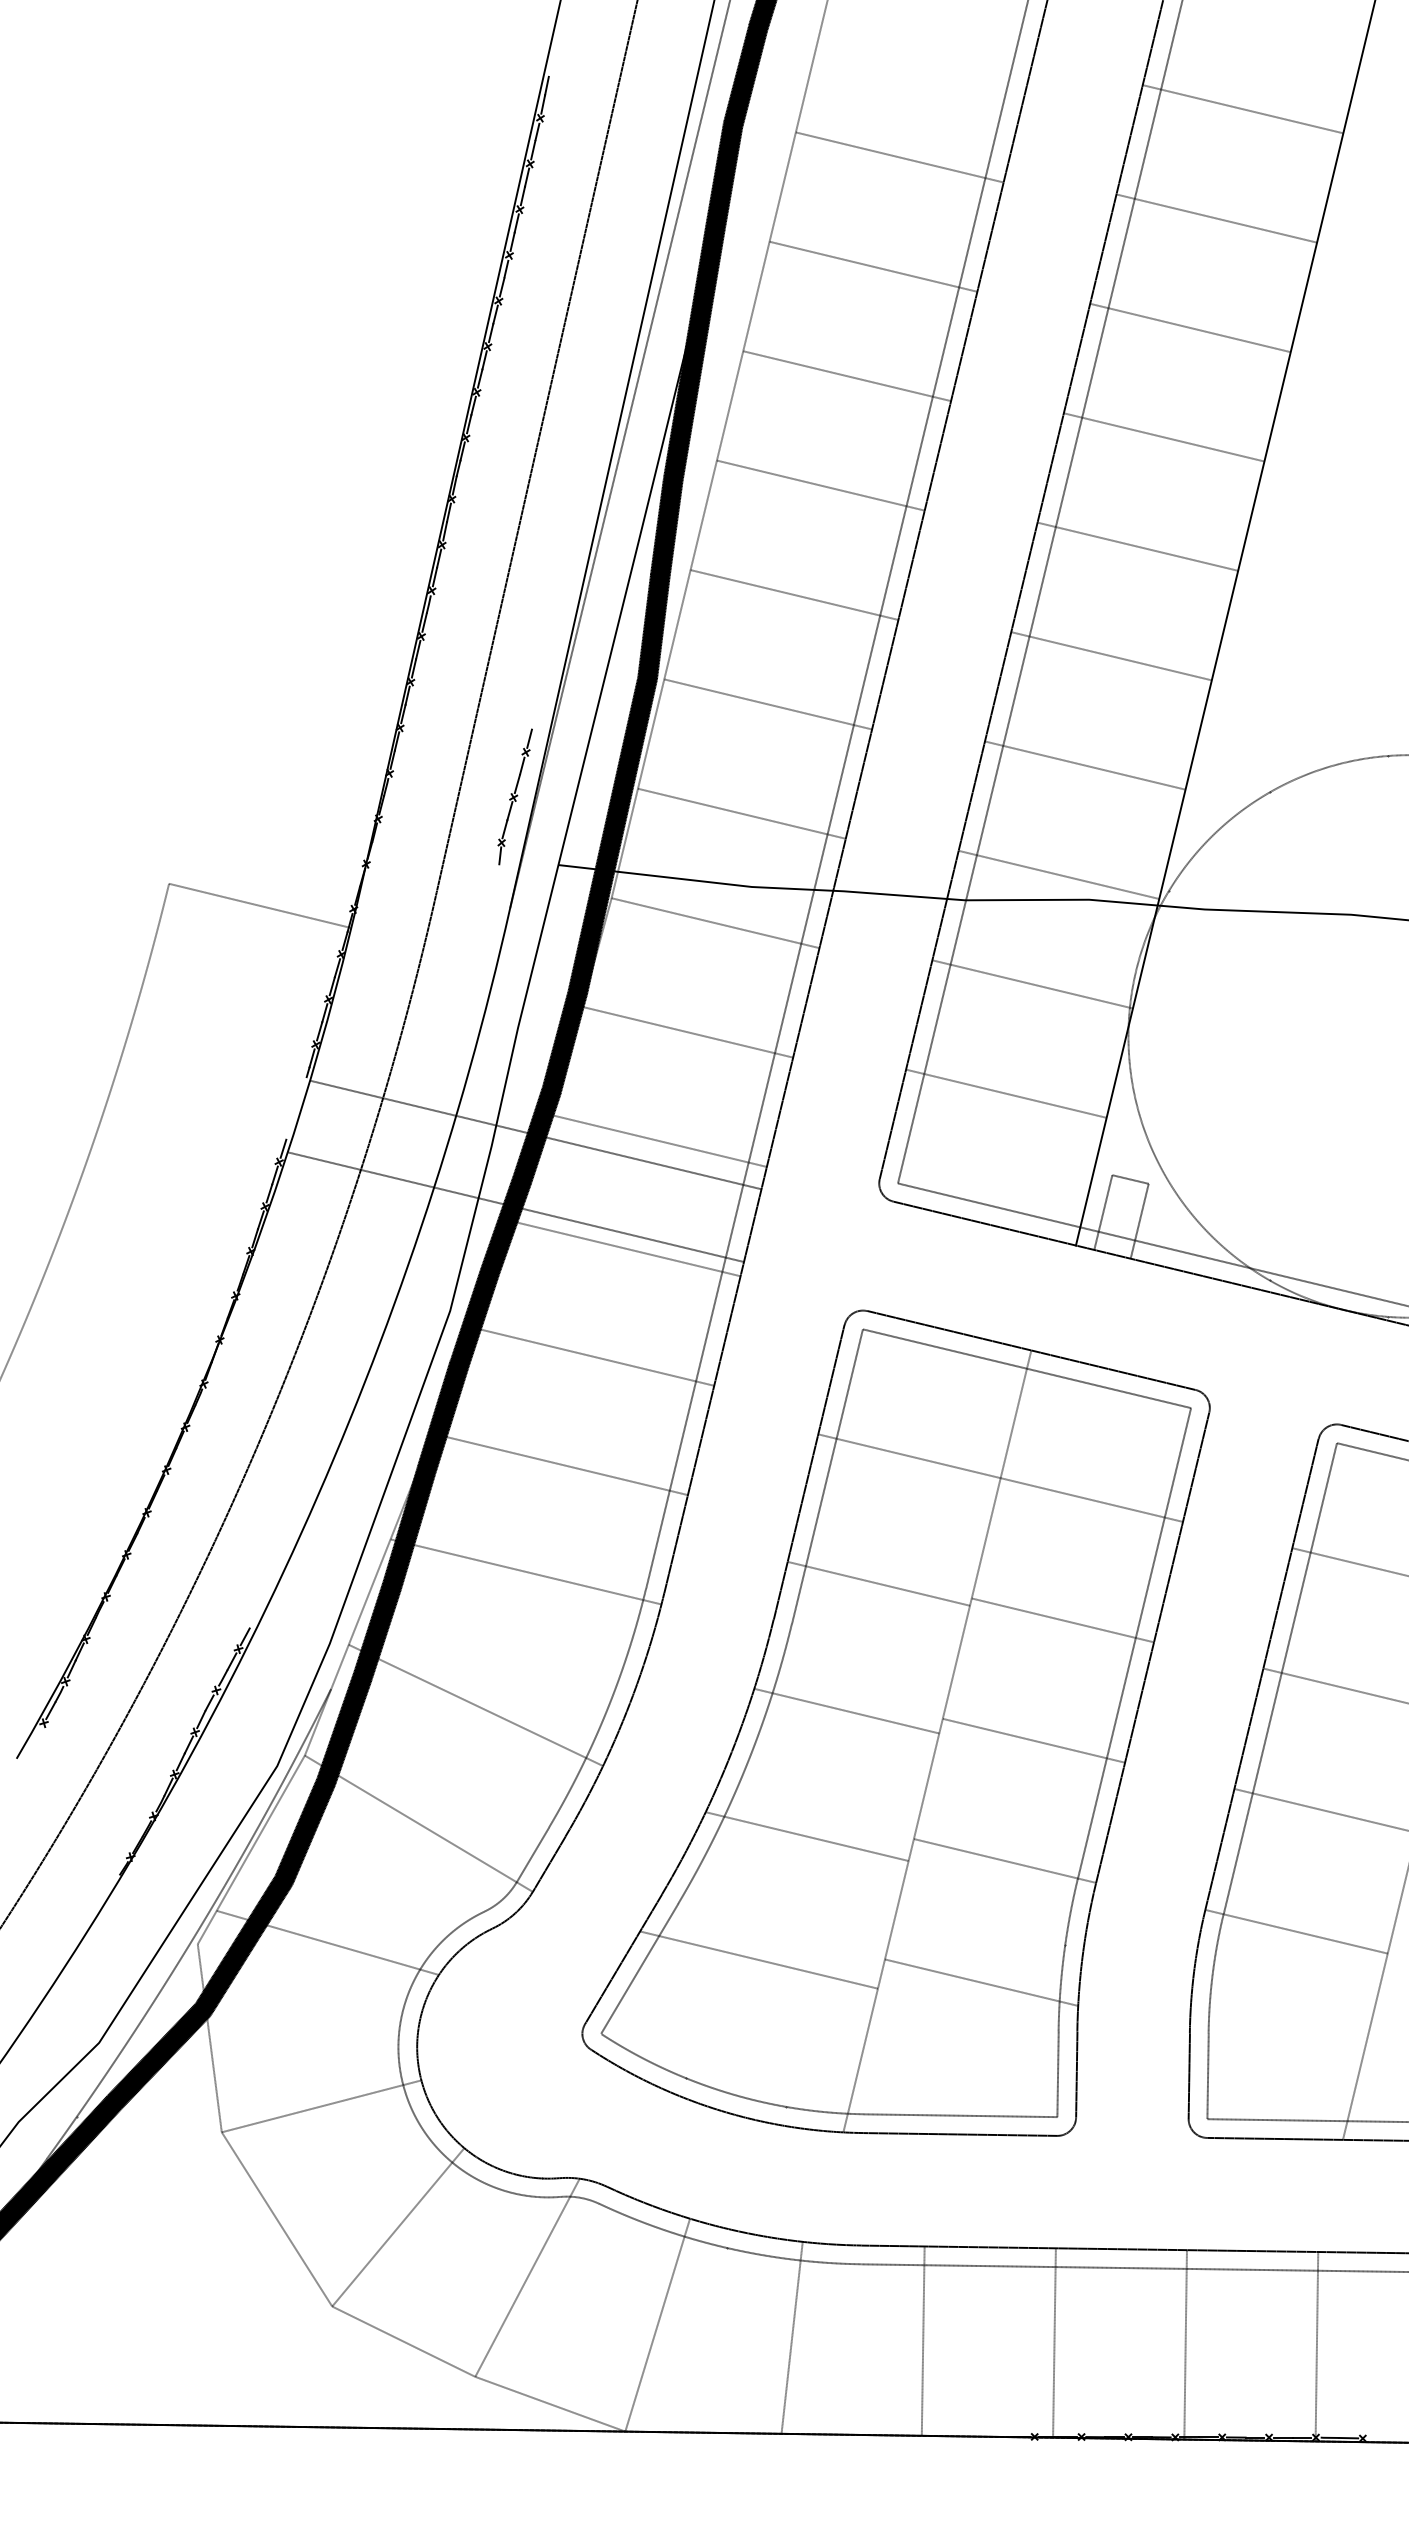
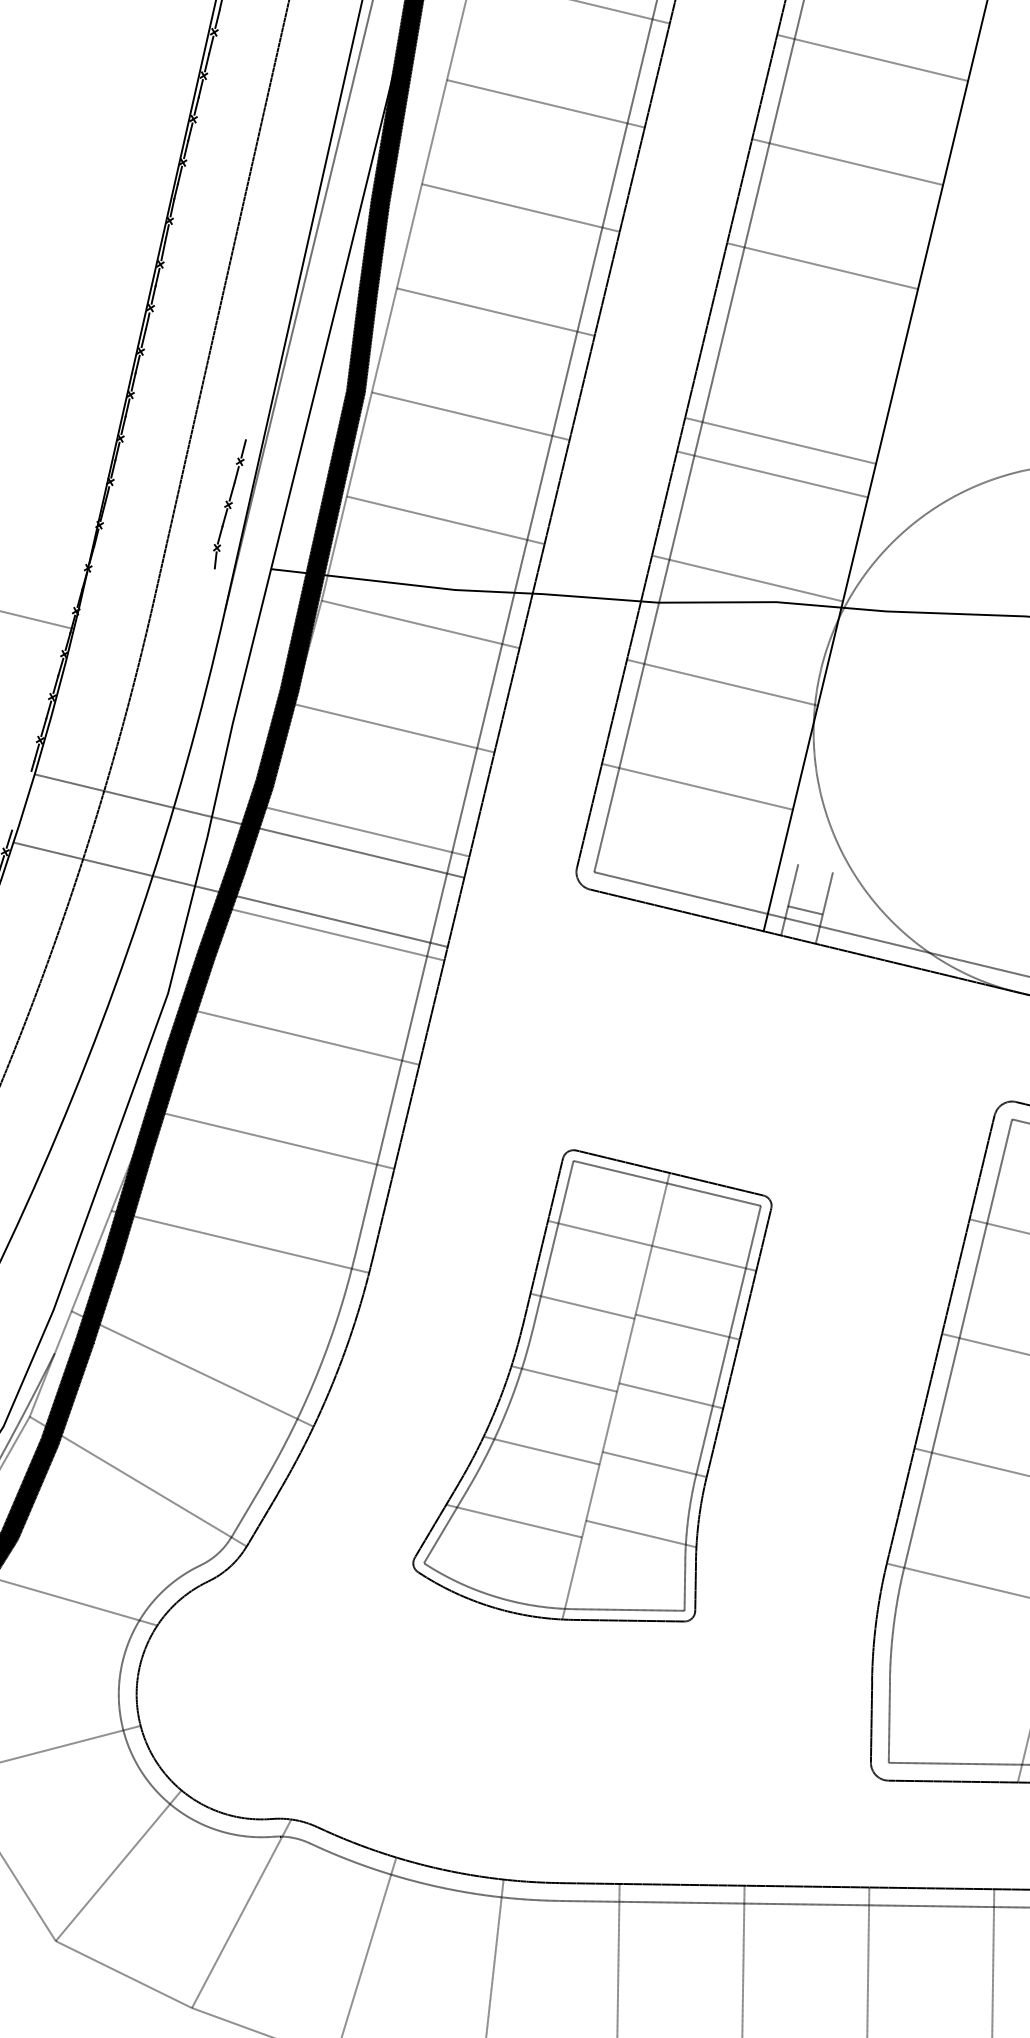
line: (1111, 656) -> (780, 441), moved
line: (1130, 1179) -> (805, 910), moved
part: (895, 1722) -> (591, 1385), size x0.6

